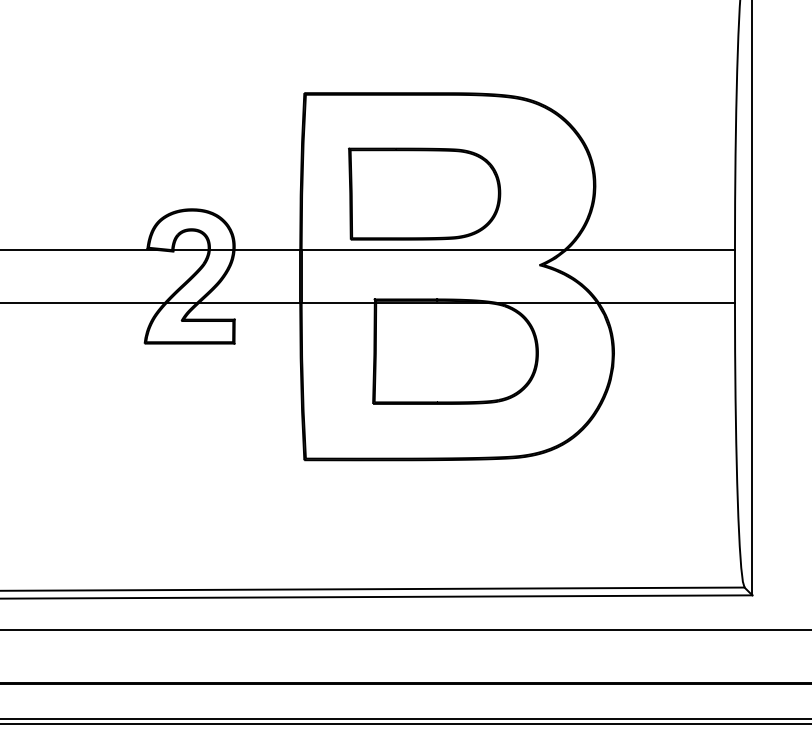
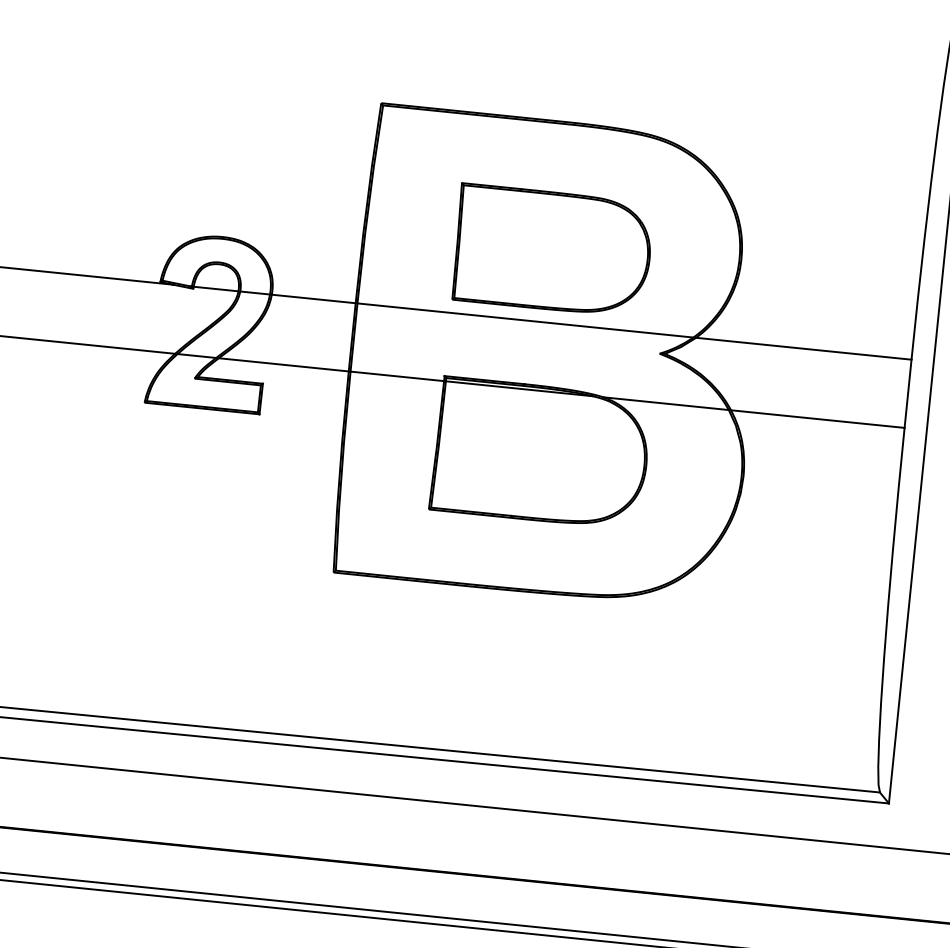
part: (424, 193) -> (552, 250), moved

